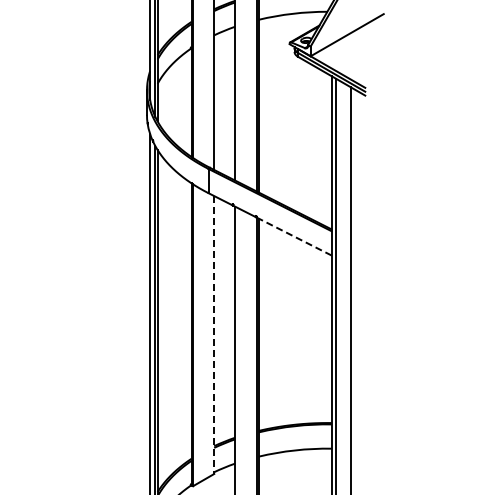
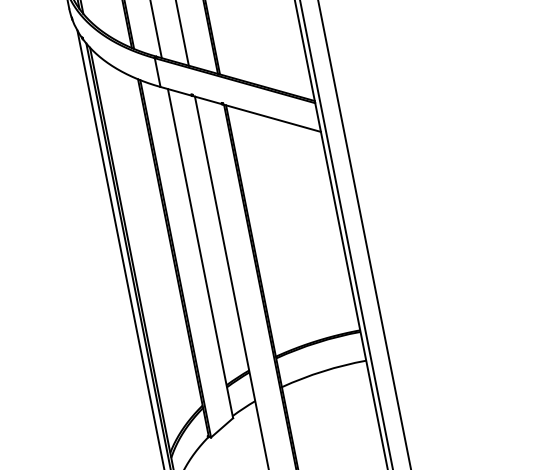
line: (293, 236) -> (271, 118), dashed -> solid
line: (214, 335) -> (200, 254), dashed -> solid

